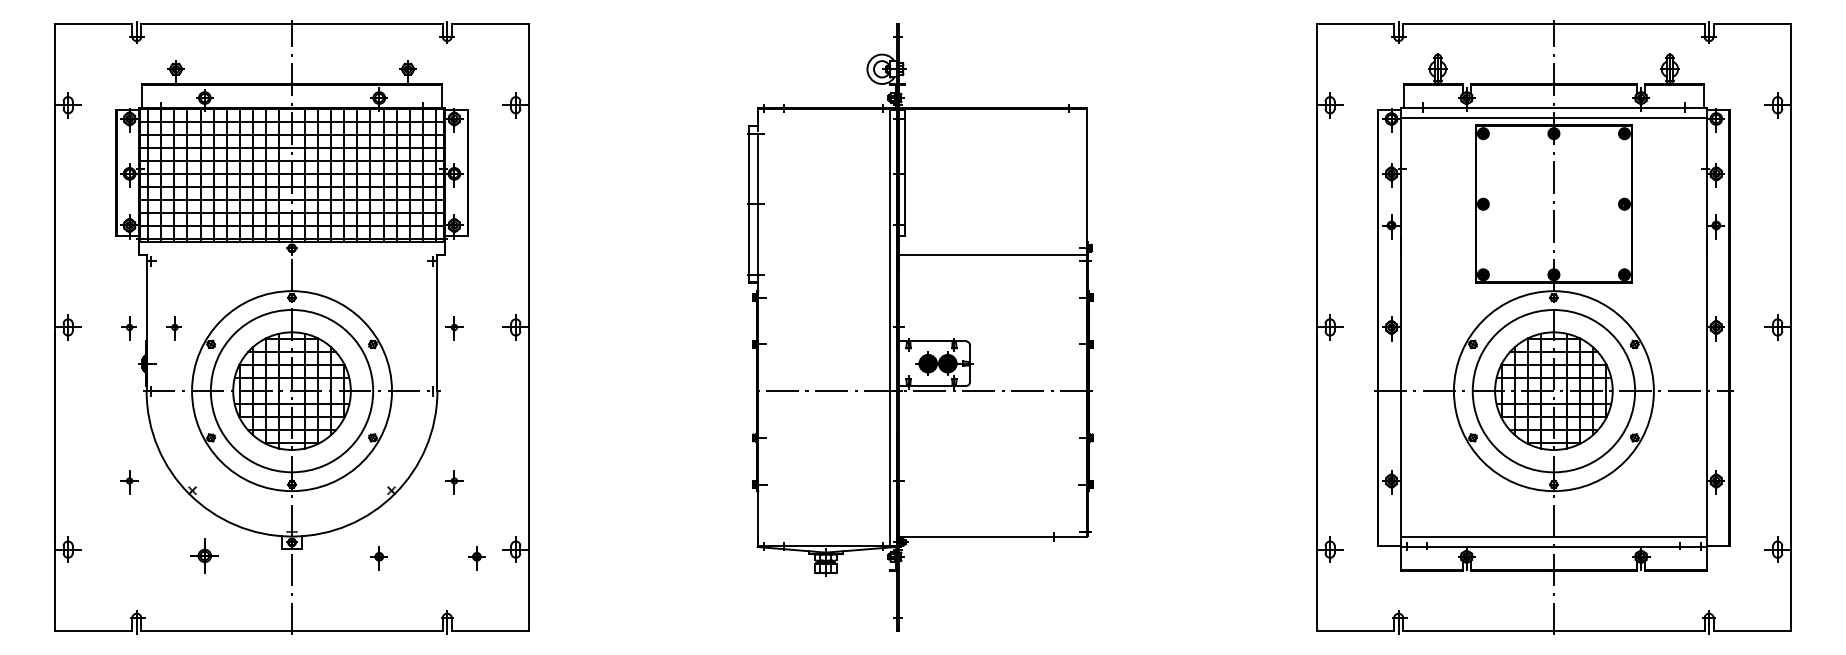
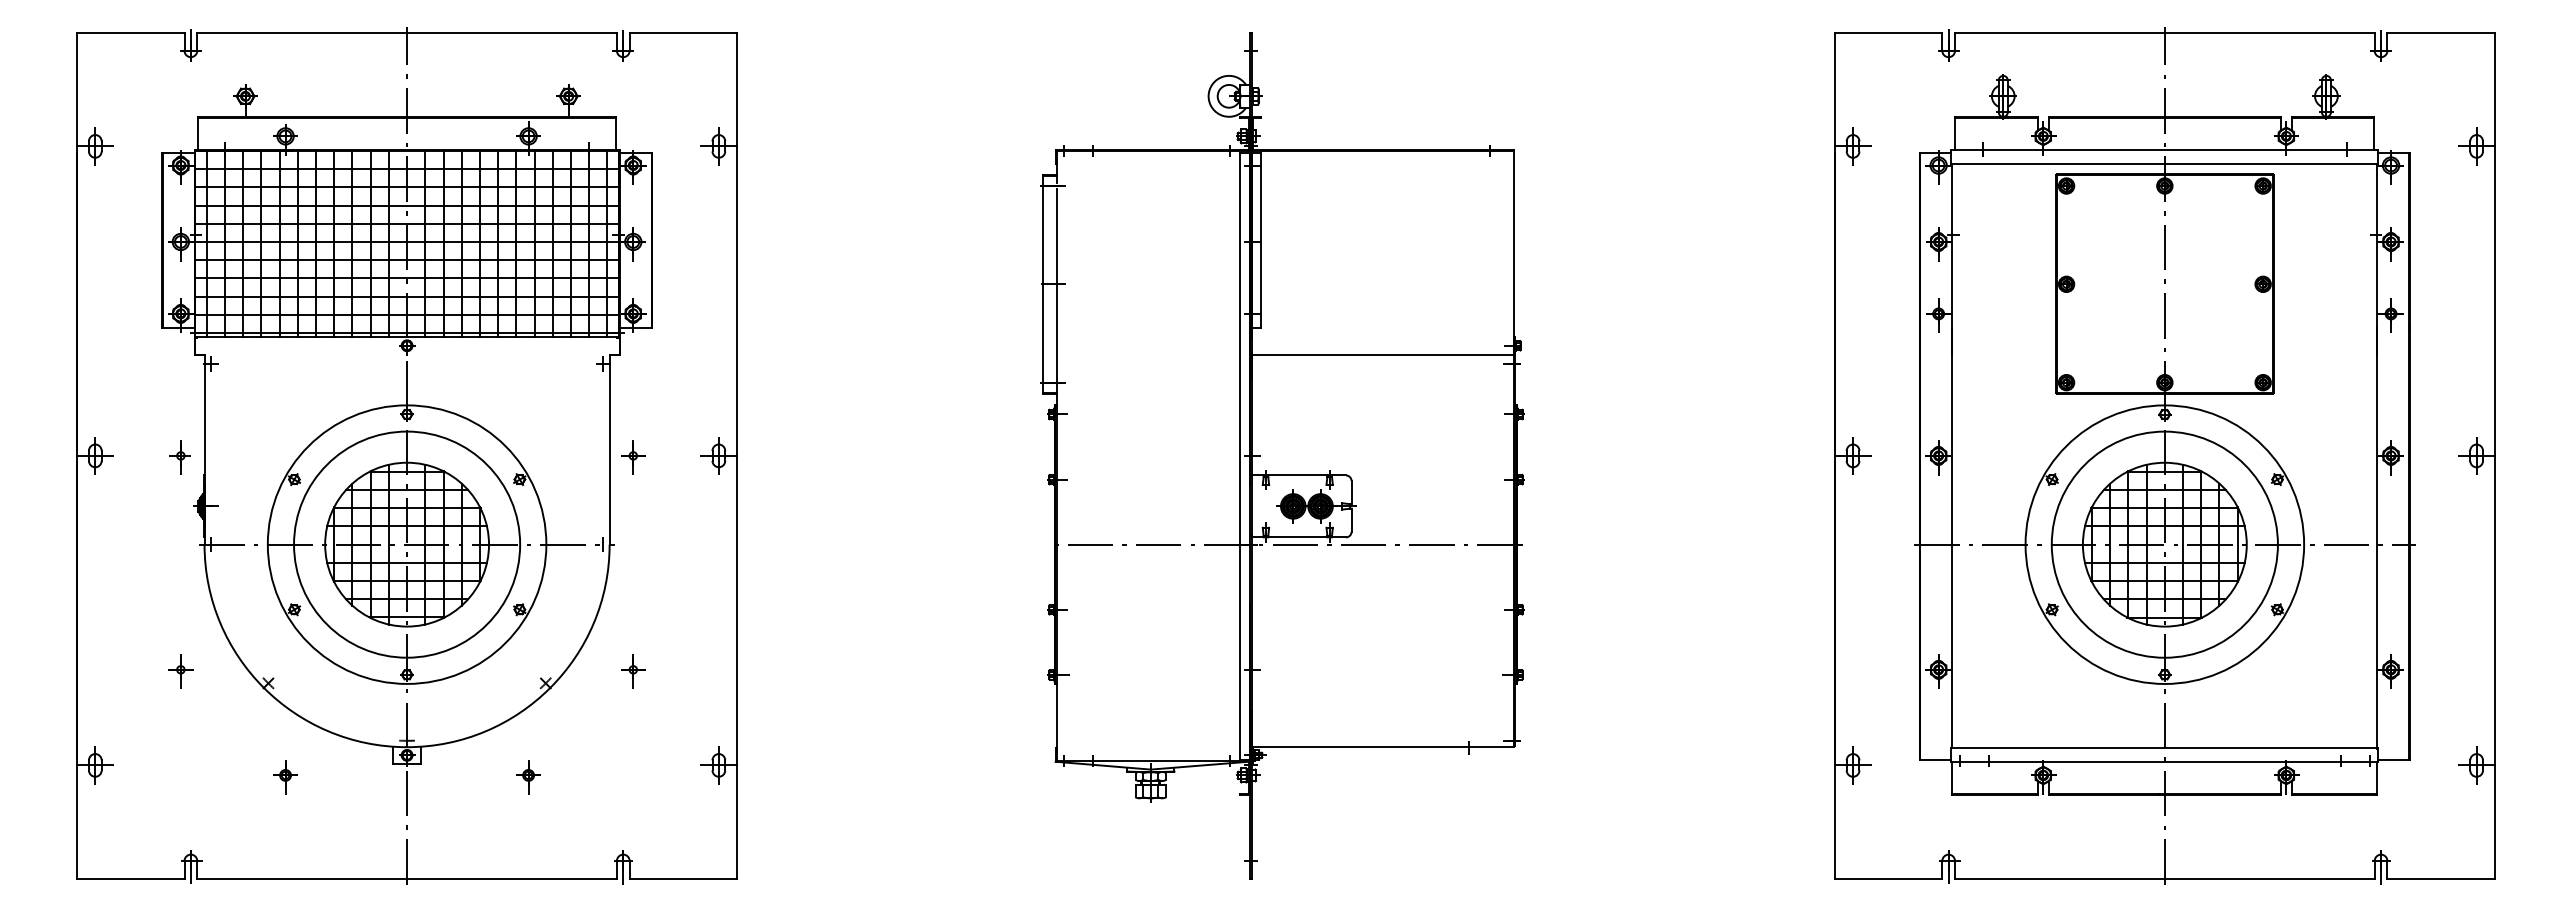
part: (173, 328) -> (242, 457), removed
part: (204, 558) -> (285, 777), size x0.62
part: (476, 558) -> (664, 777), removed

